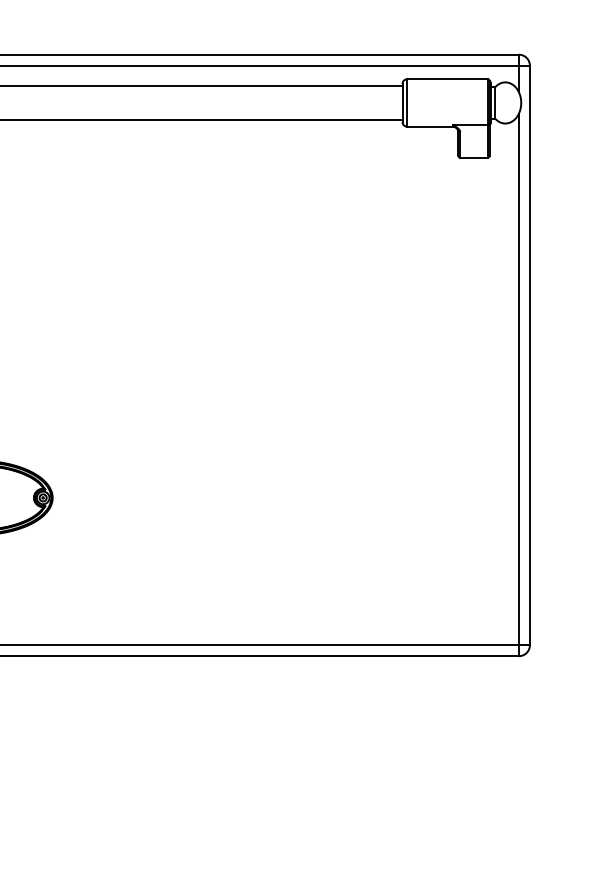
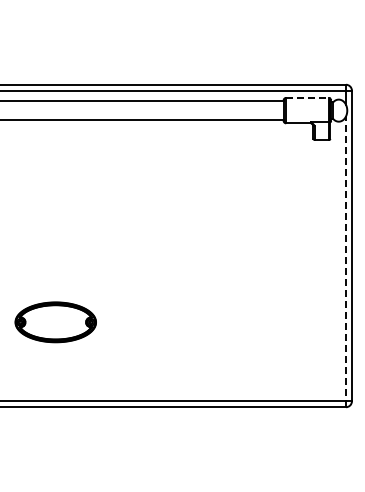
line: (447, 78) -> (307, 97), solid -> dashed
line: (519, 384) -> (346, 261), solid -> dashed

